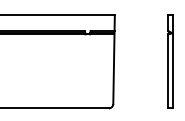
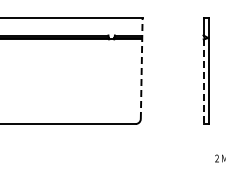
line: (113, 59) -> (141, 68), solid -> dashed
line: (168, 72) -> (203, 82), solid -> dashed

